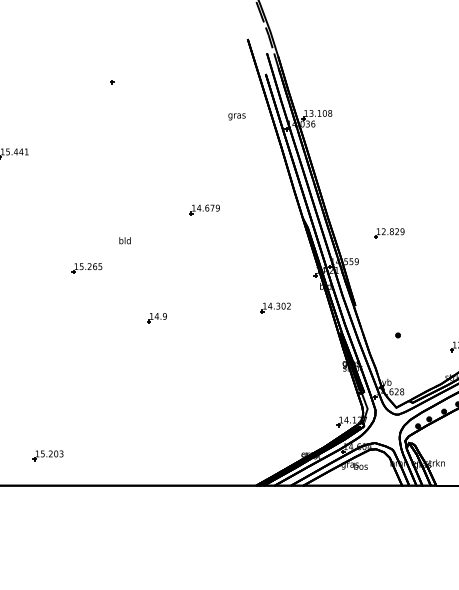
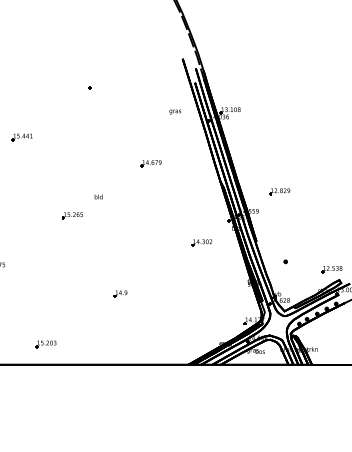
part: (203, 209) -> (150, 163), moved
part: (156, 317) -> (120, 293), moved

